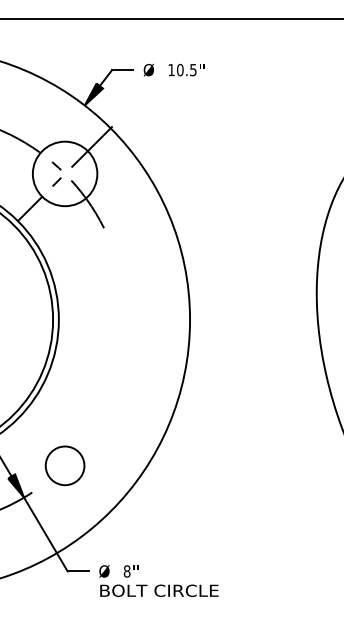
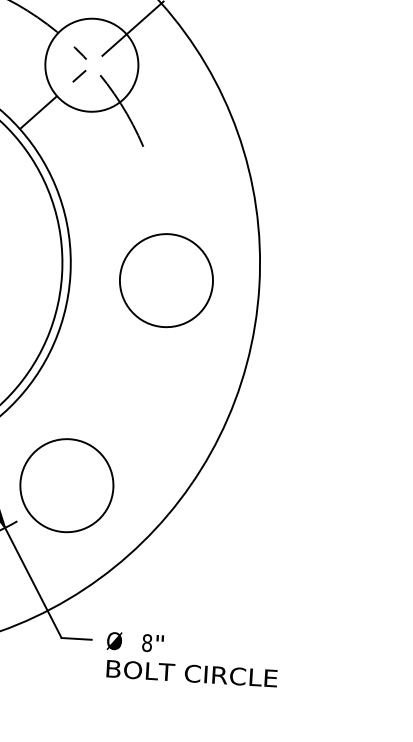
circle: (125, 319) -> (166, 280), added
circle: (64, 465) -> (66, 485), size x1.67

